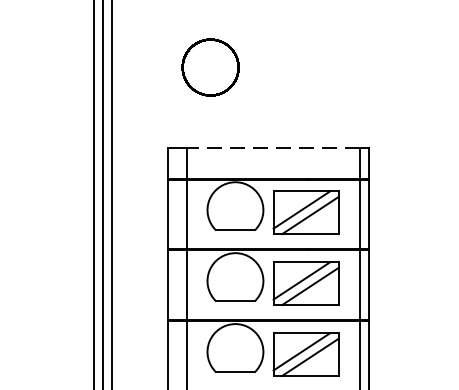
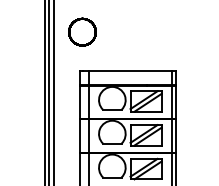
part: (210, 66) -> (82, 31), moved
line: (273, 147) -> (130, 70), dashed -> solid

